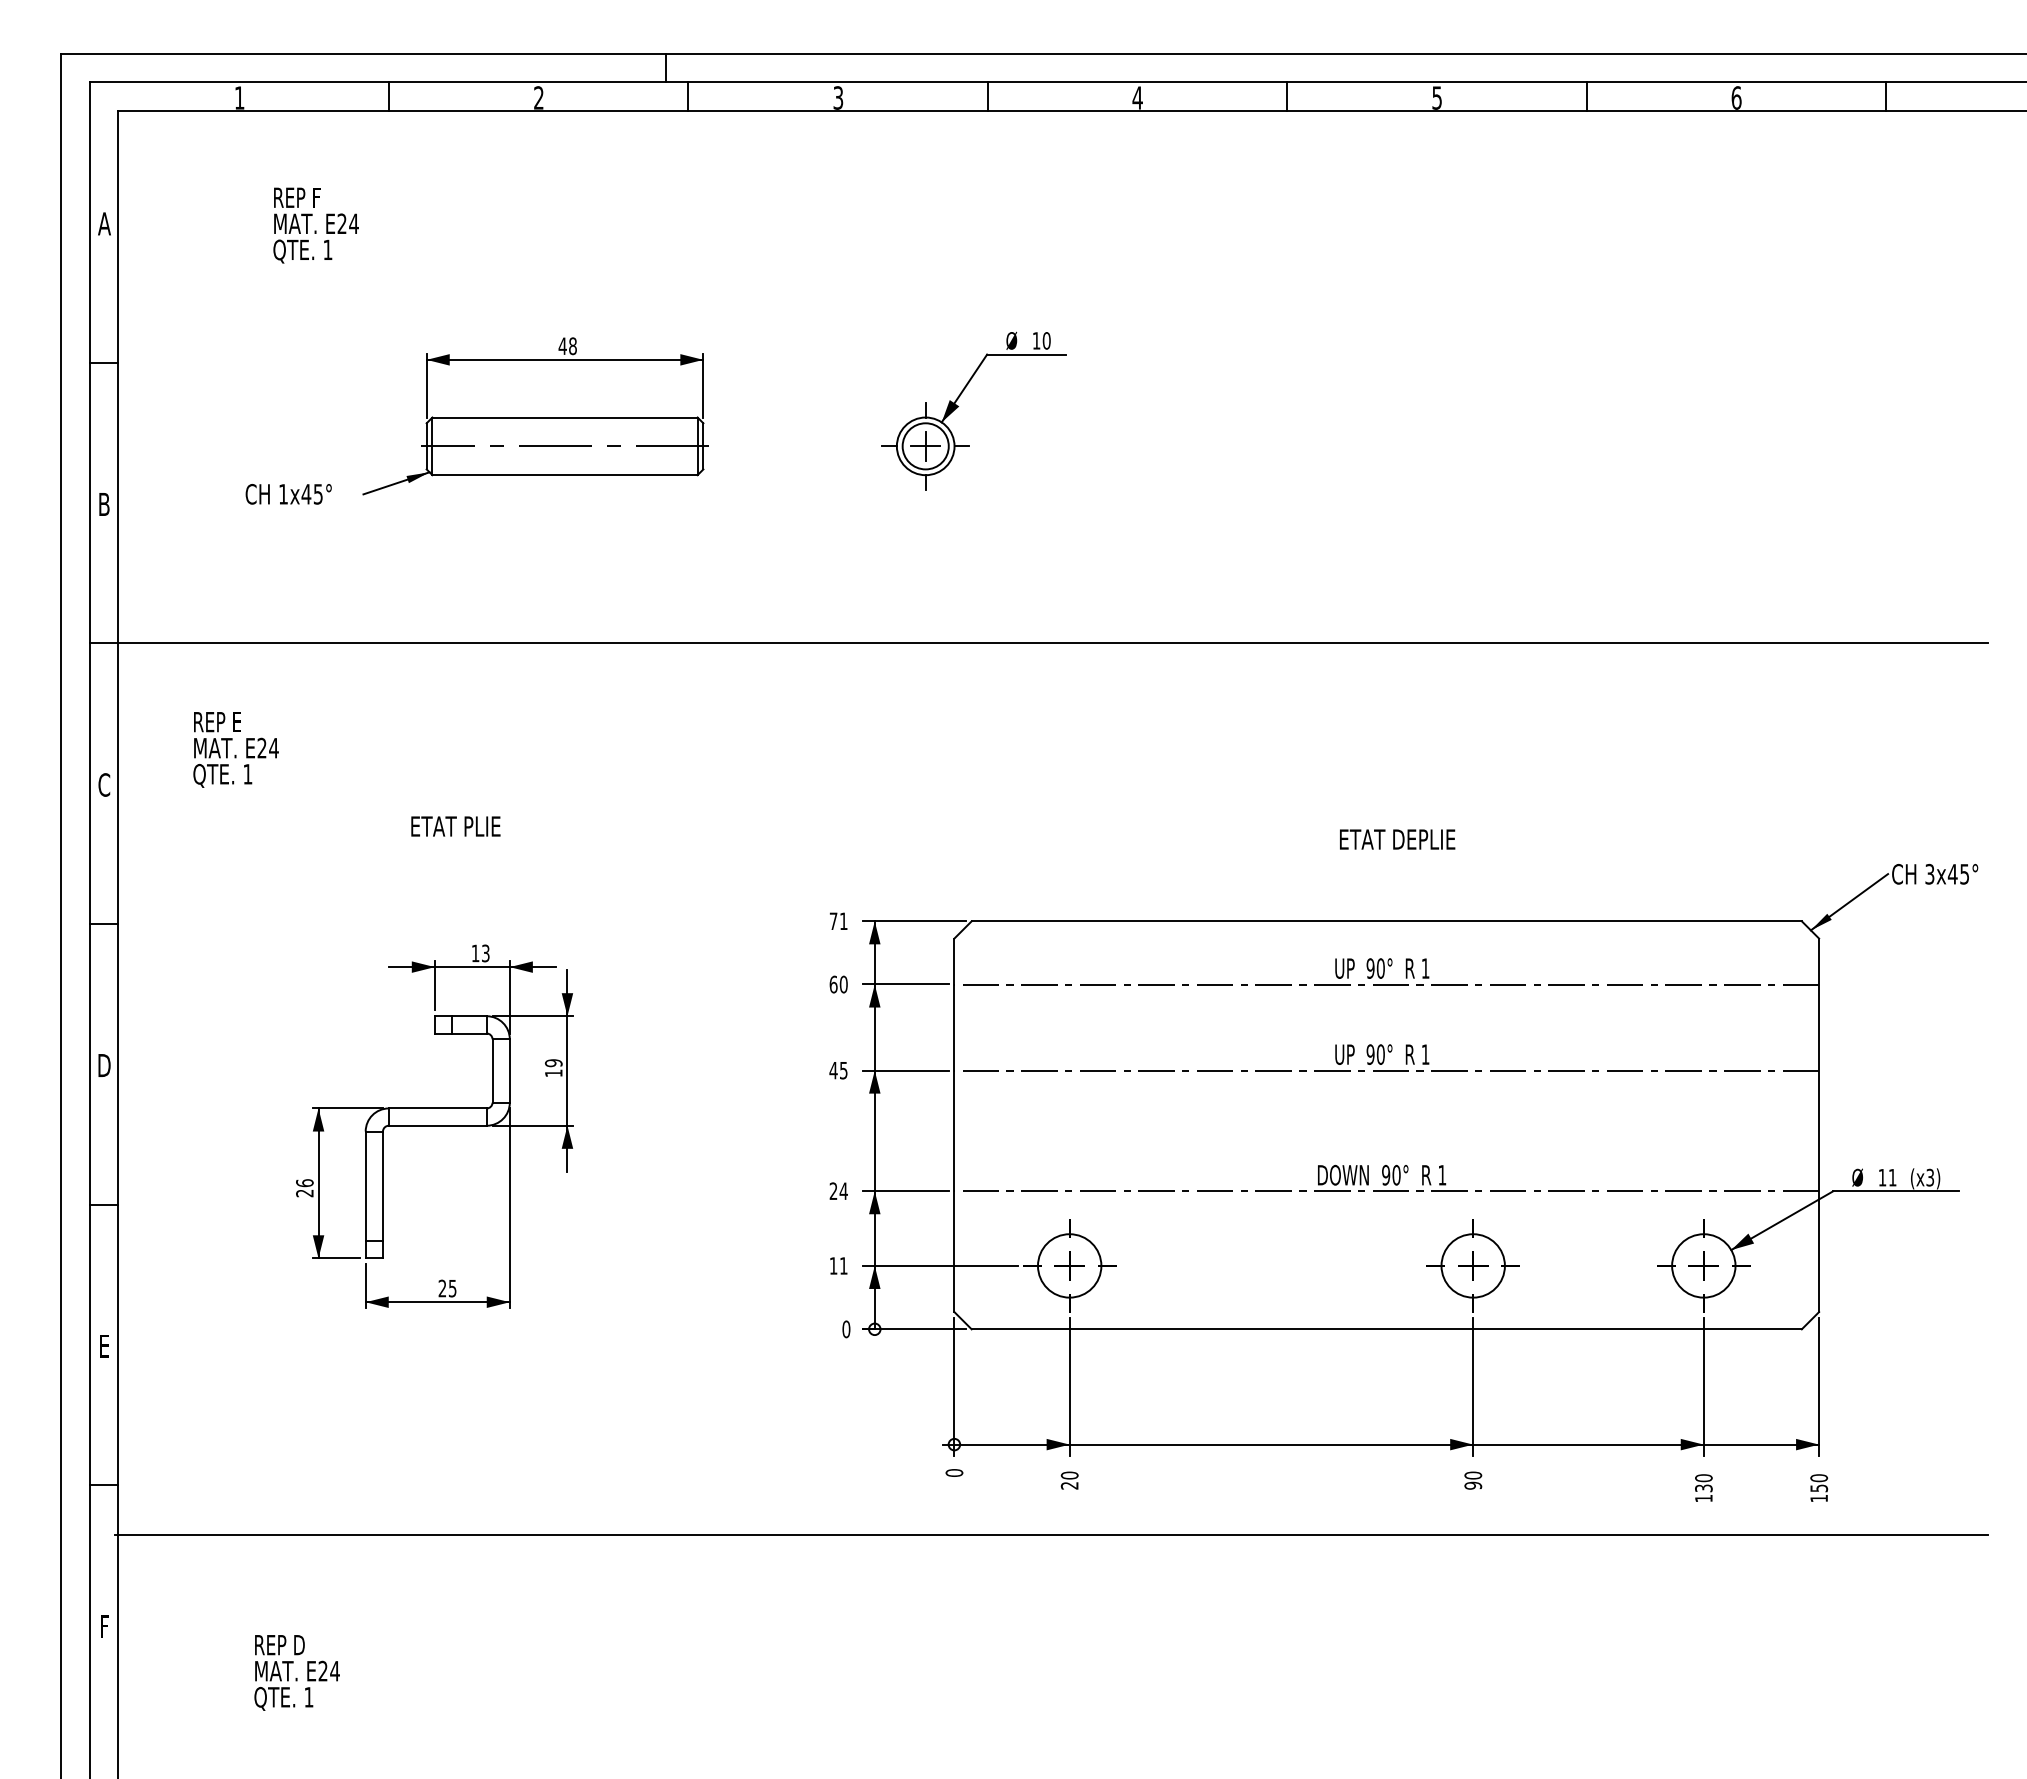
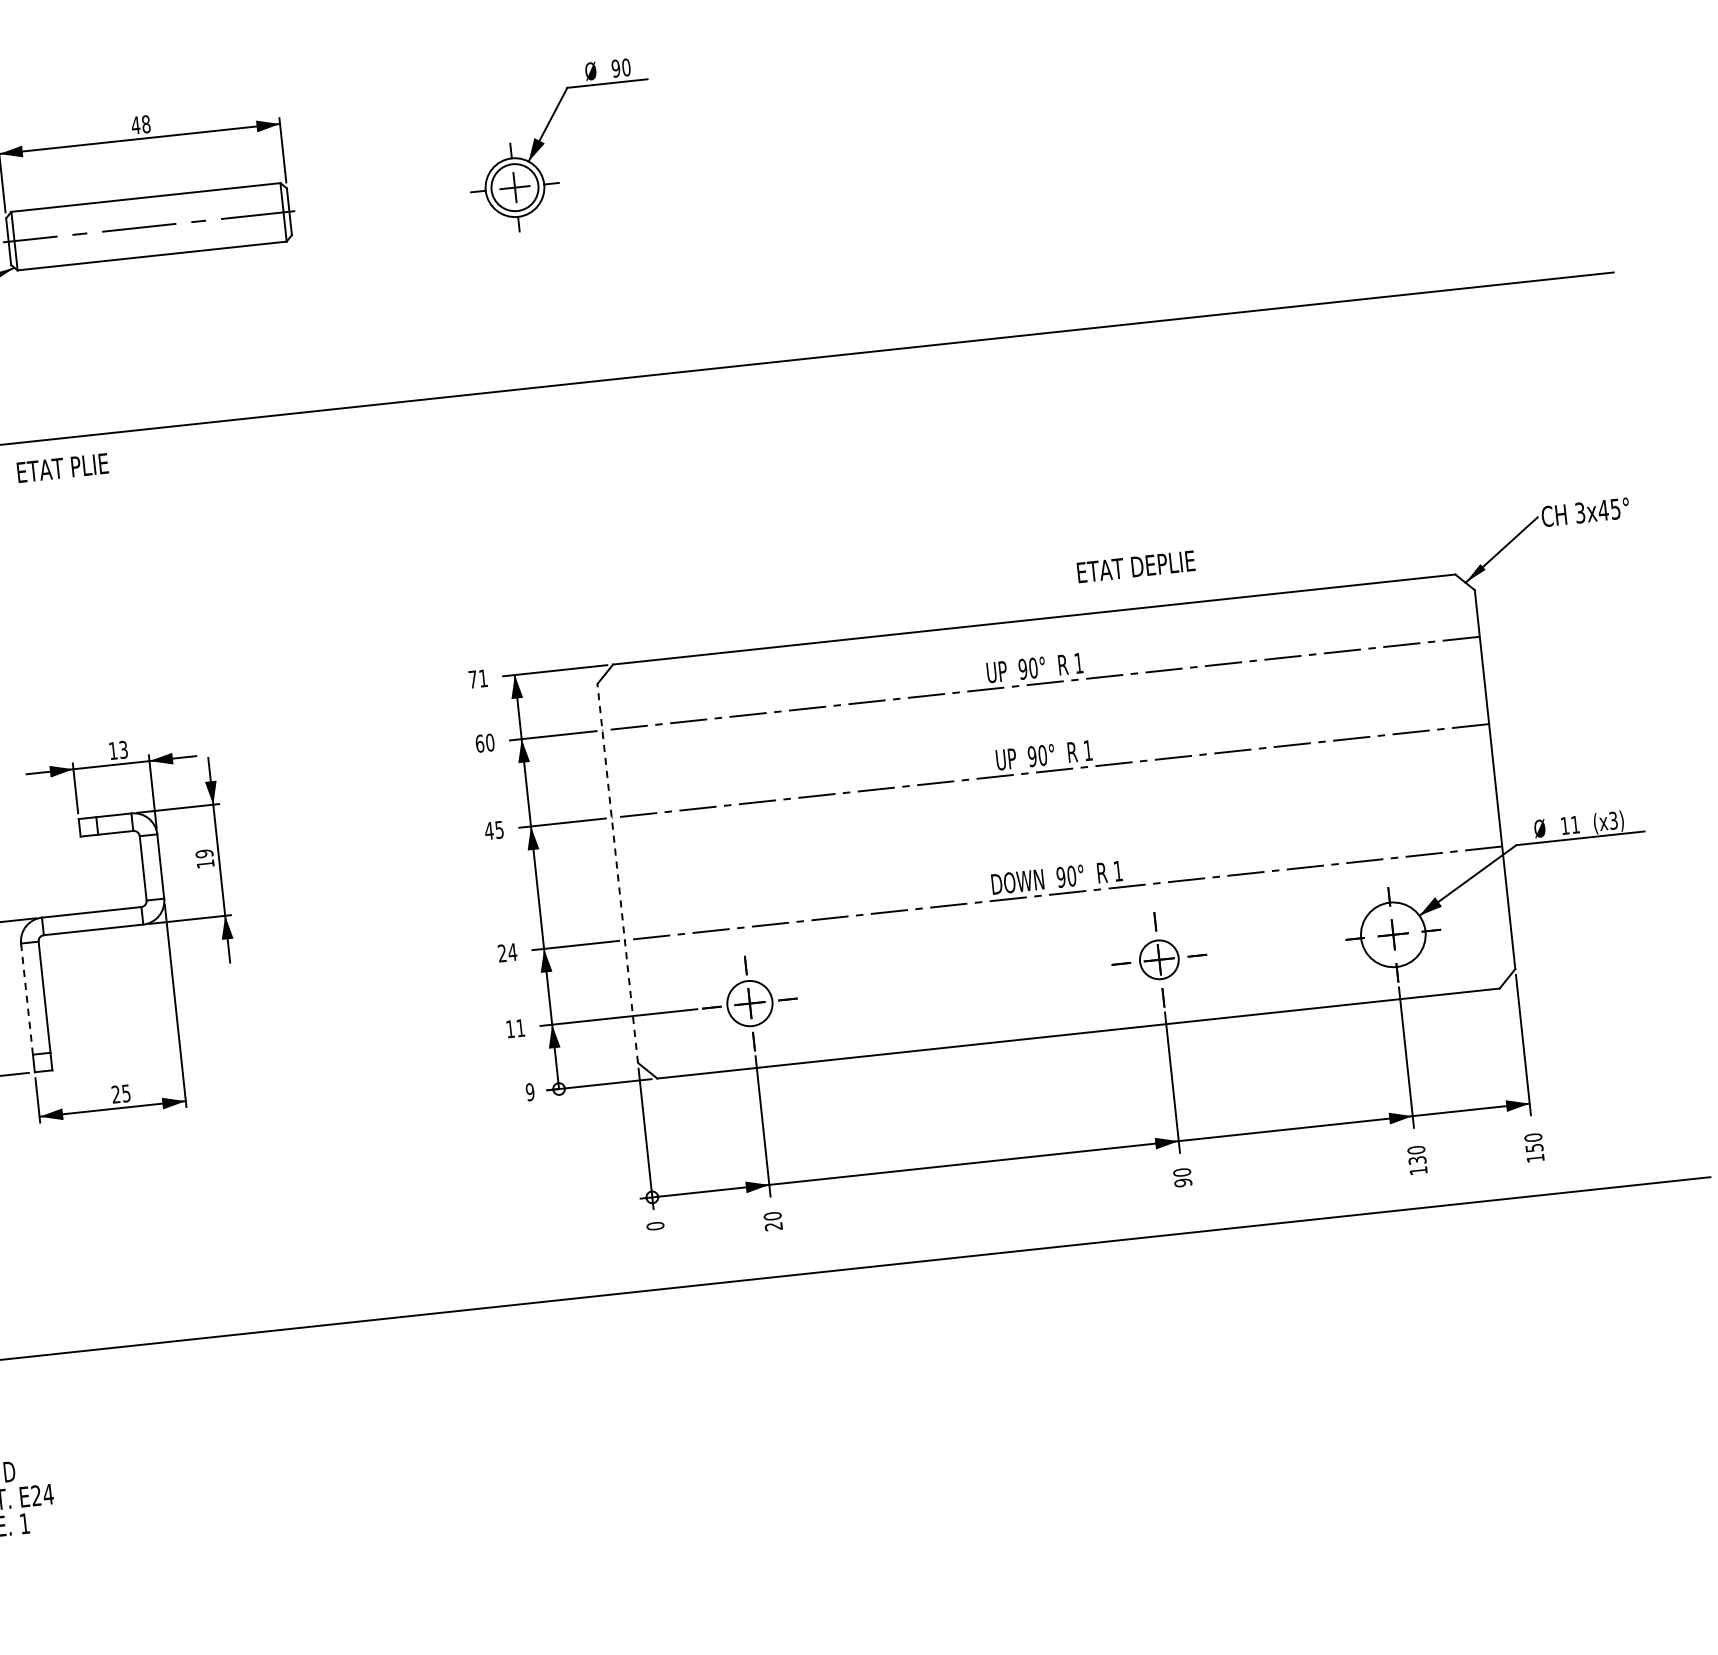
text: (1036, 340) -> (615, 68), 10 -> 90
text: (455, 826) -> (62, 468), moved
text: (1397, 839) -> (1136, 566), moved
line: (954, 1125) -> (617, 873), solid -> dashed
line: (365, 1186) -> (26, 999), solid -> dashed
circle: (1069, 1265) -> (749, 1003), size x0.7
circle: (1472, 1265) -> (1158, 959), size x0.6
text: (846, 1329) -> (530, 1092), 0 -> 9

